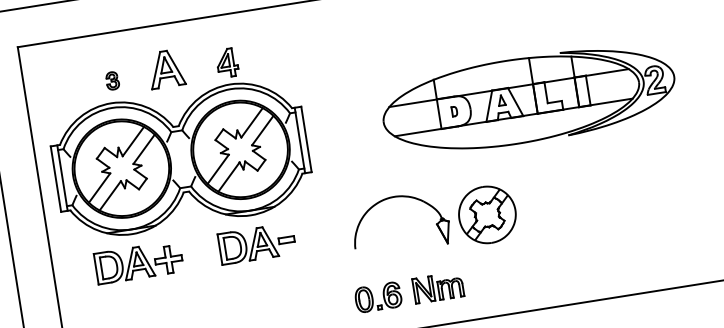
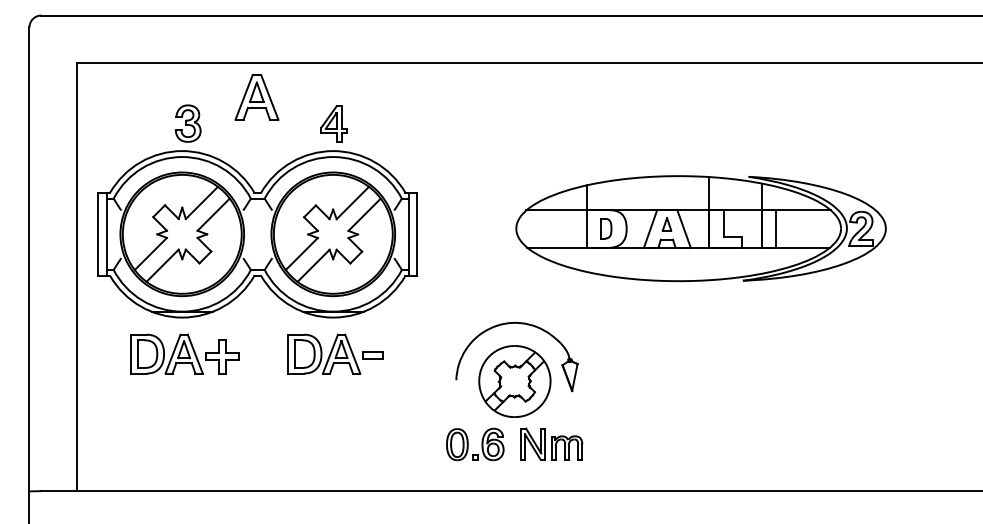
part: (165, 69) -> (256, 97), moved
part: (112, 80) -> (187, 123), size x1.67
part: (454, 111) -> (606, 228), size x1.67
part: (487, 214) -> (514, 381), moved

